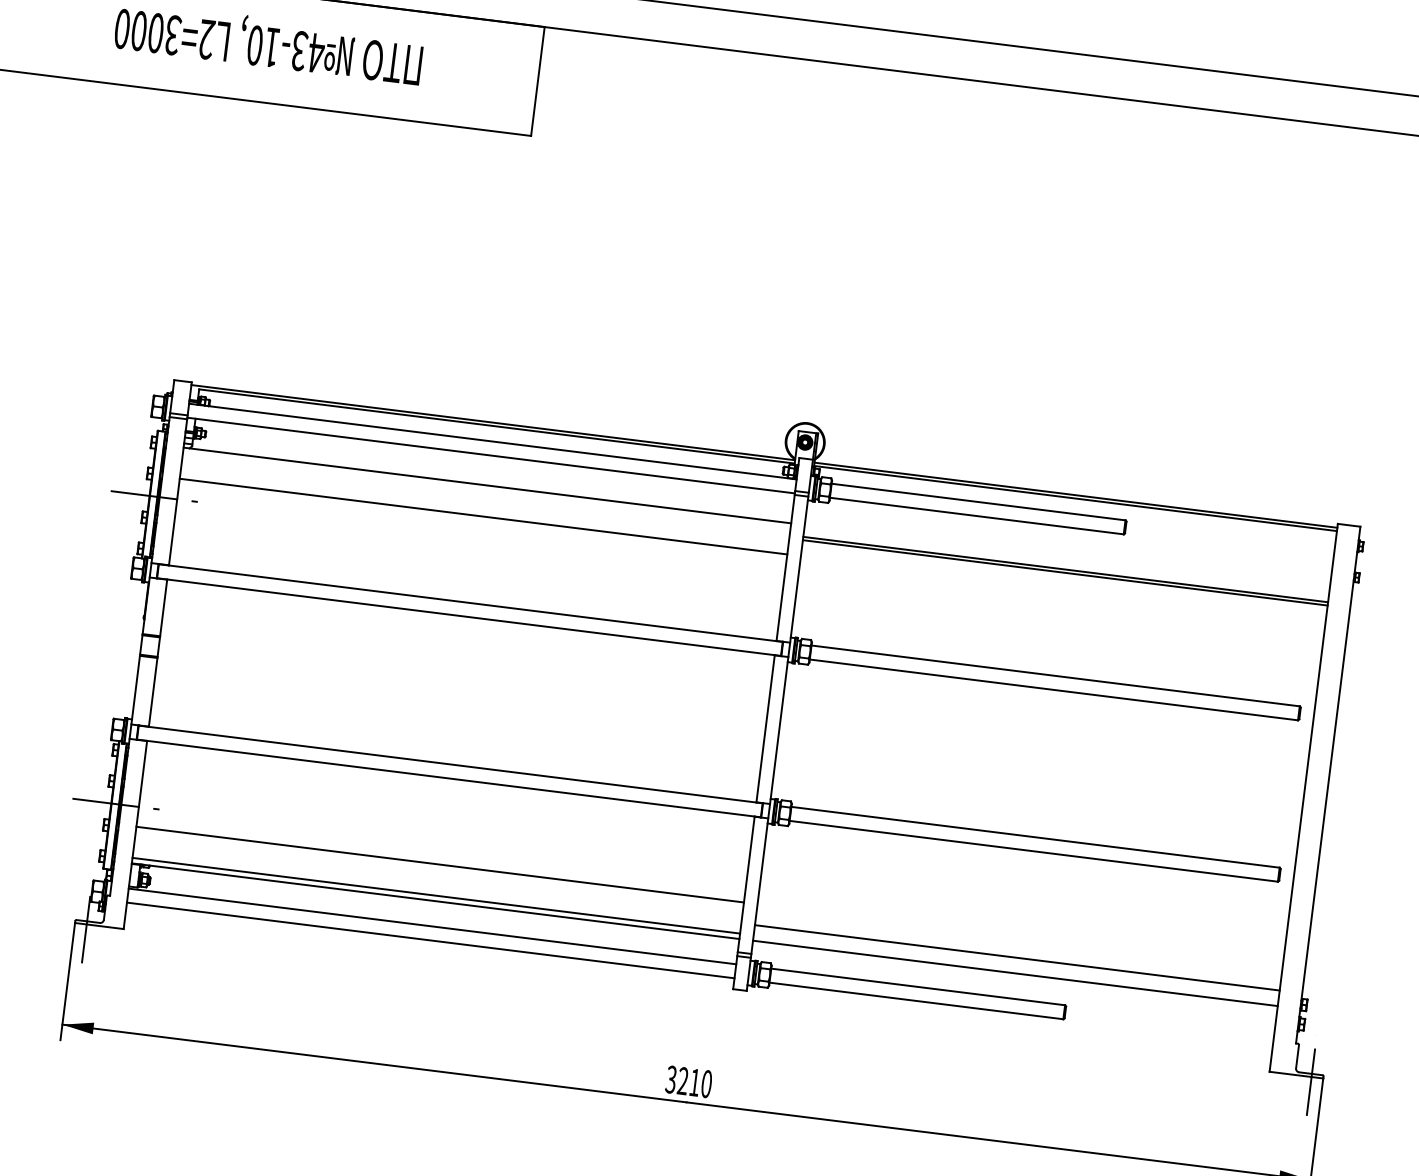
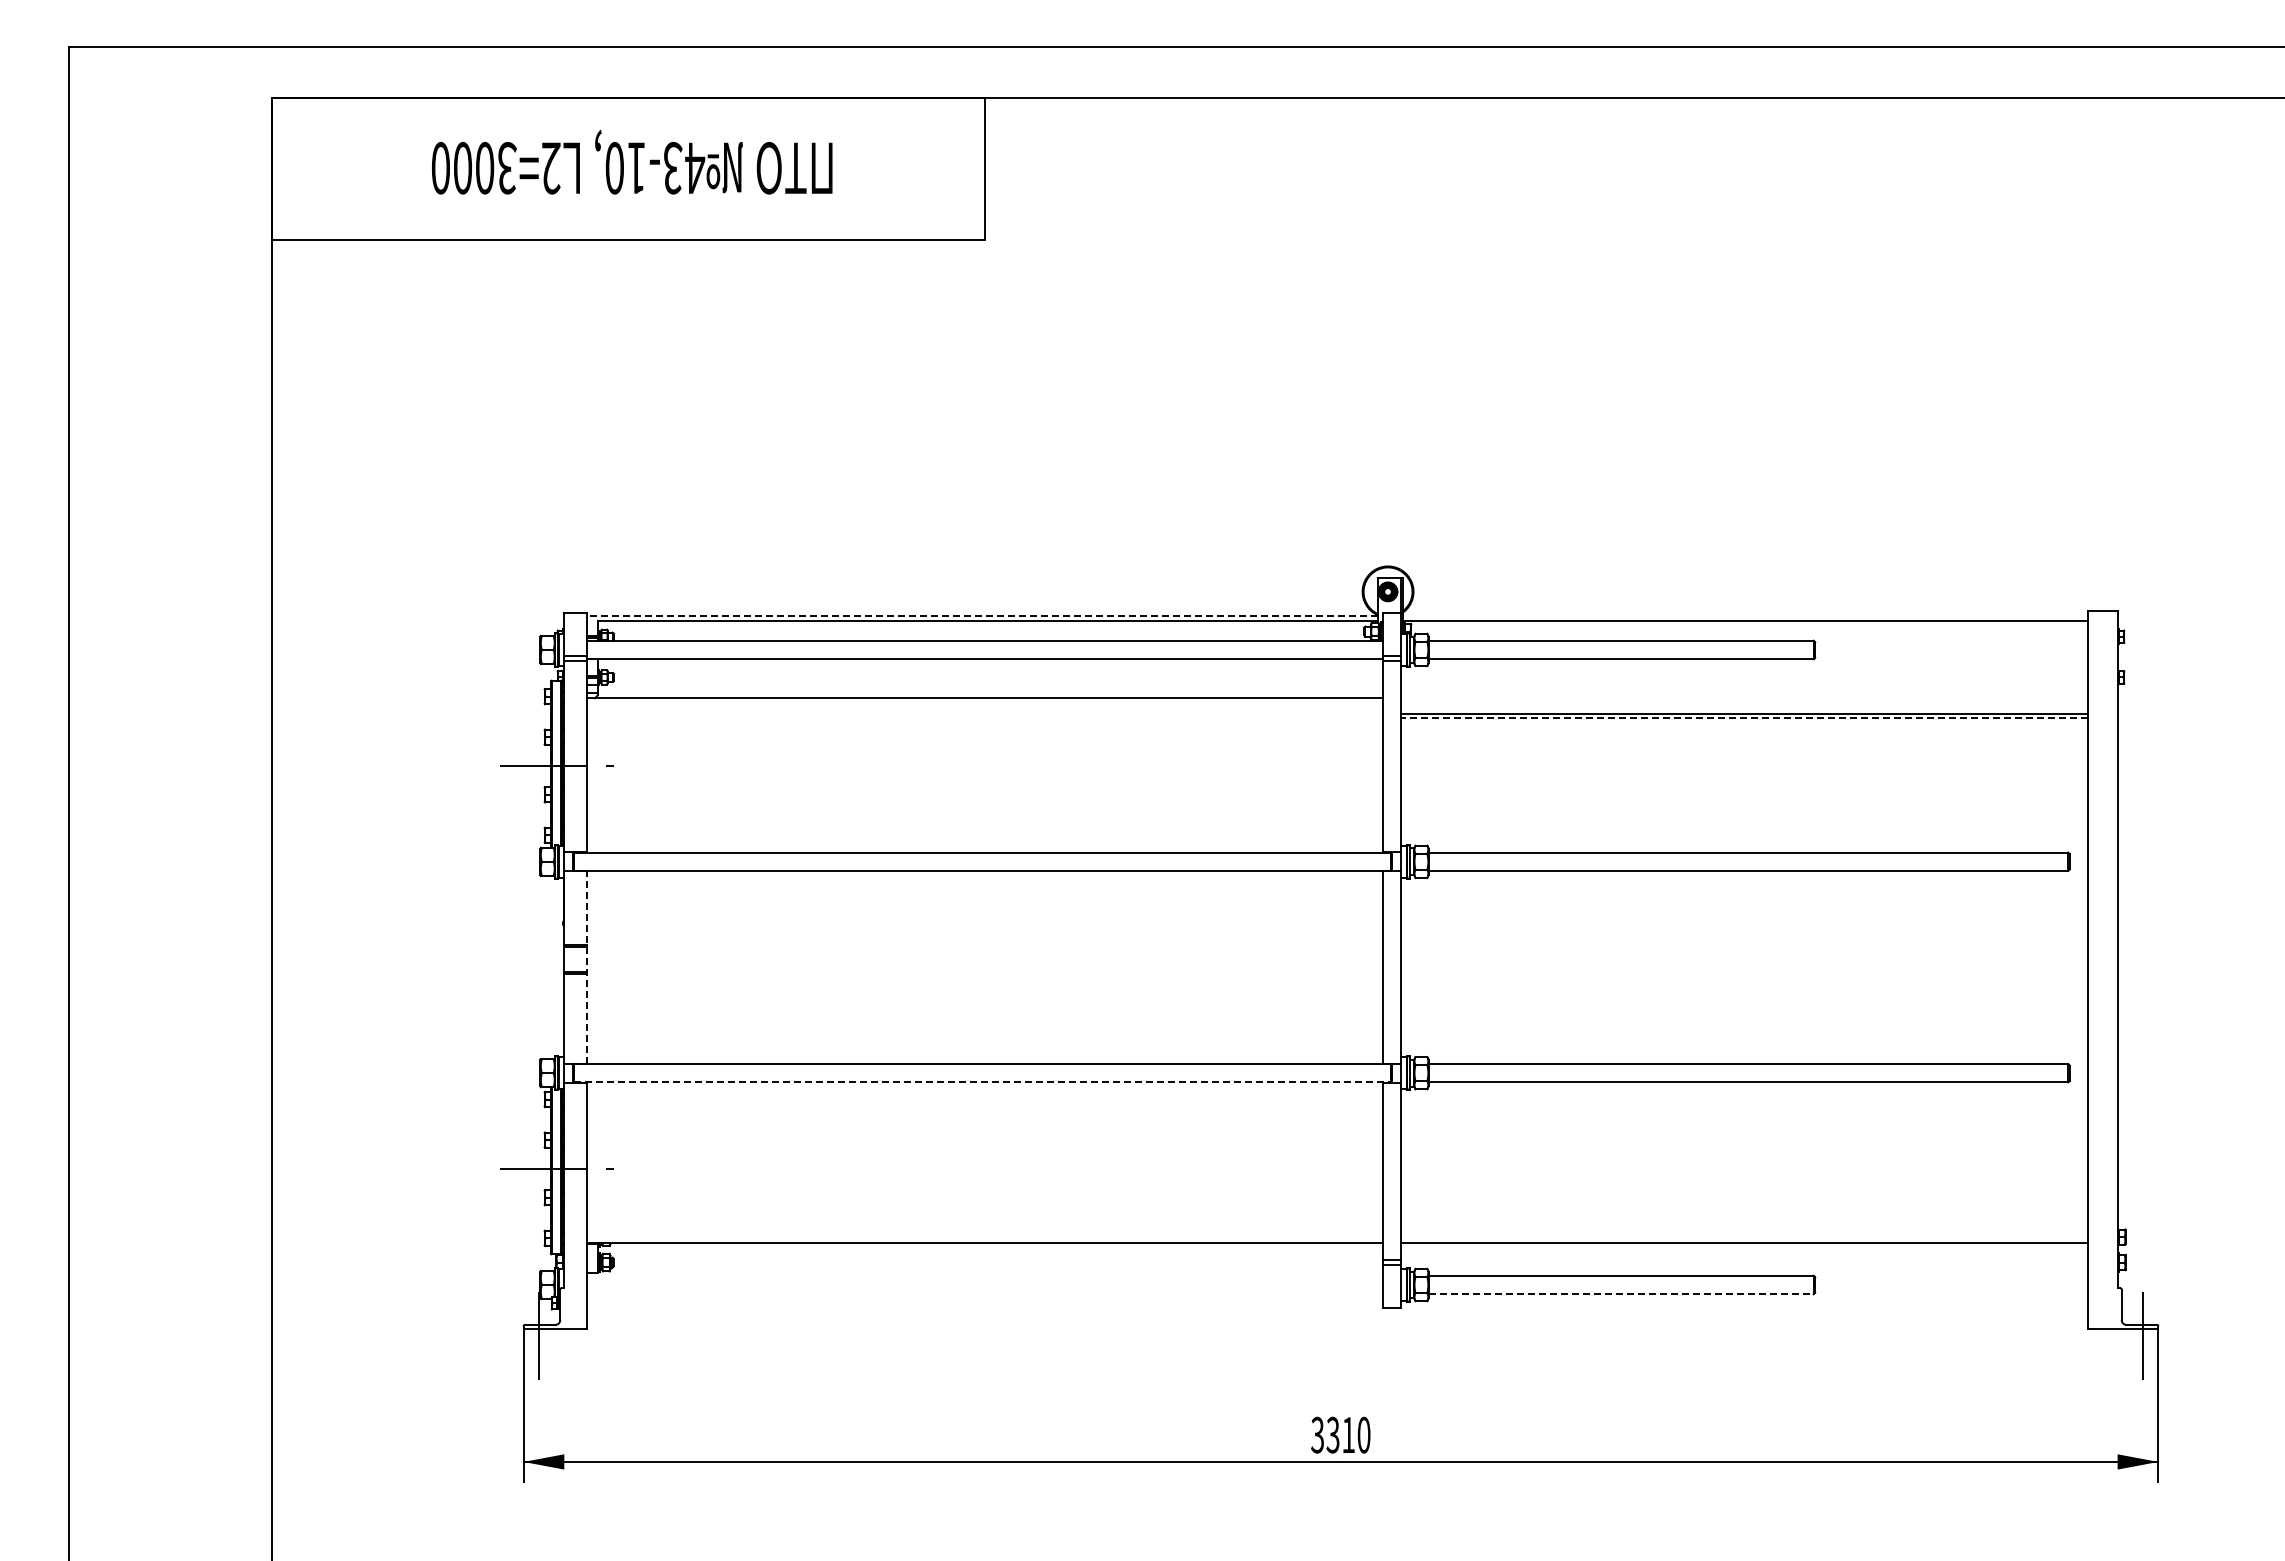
line: (493, 422) -> (982, 616), solid -> dashed
line: (1075, 495) -> (1745, 616), removed
line: (483, 516) -> (984, 739), removed
line: (1065, 573) -> (1744, 718), solid -> dashed
line: (158, 653) -> (587, 967), solid -> dashed
line: (448, 778) -> (982, 1082), solid -> dashed
line: (439, 864) -> (984, 1194), removed
line: (435, 895) -> (984, 1235), removed
line: (432, 926) -> (984, 1275), removed
line: (430, 940) -> (984, 1294), removed
line: (1017, 957) -> (1744, 1222), removed
line: (916, 1001) -> (1621, 1294), solid -> dashed
text: (682, 1081) -> (1332, 1435), 3210 -> 3310

